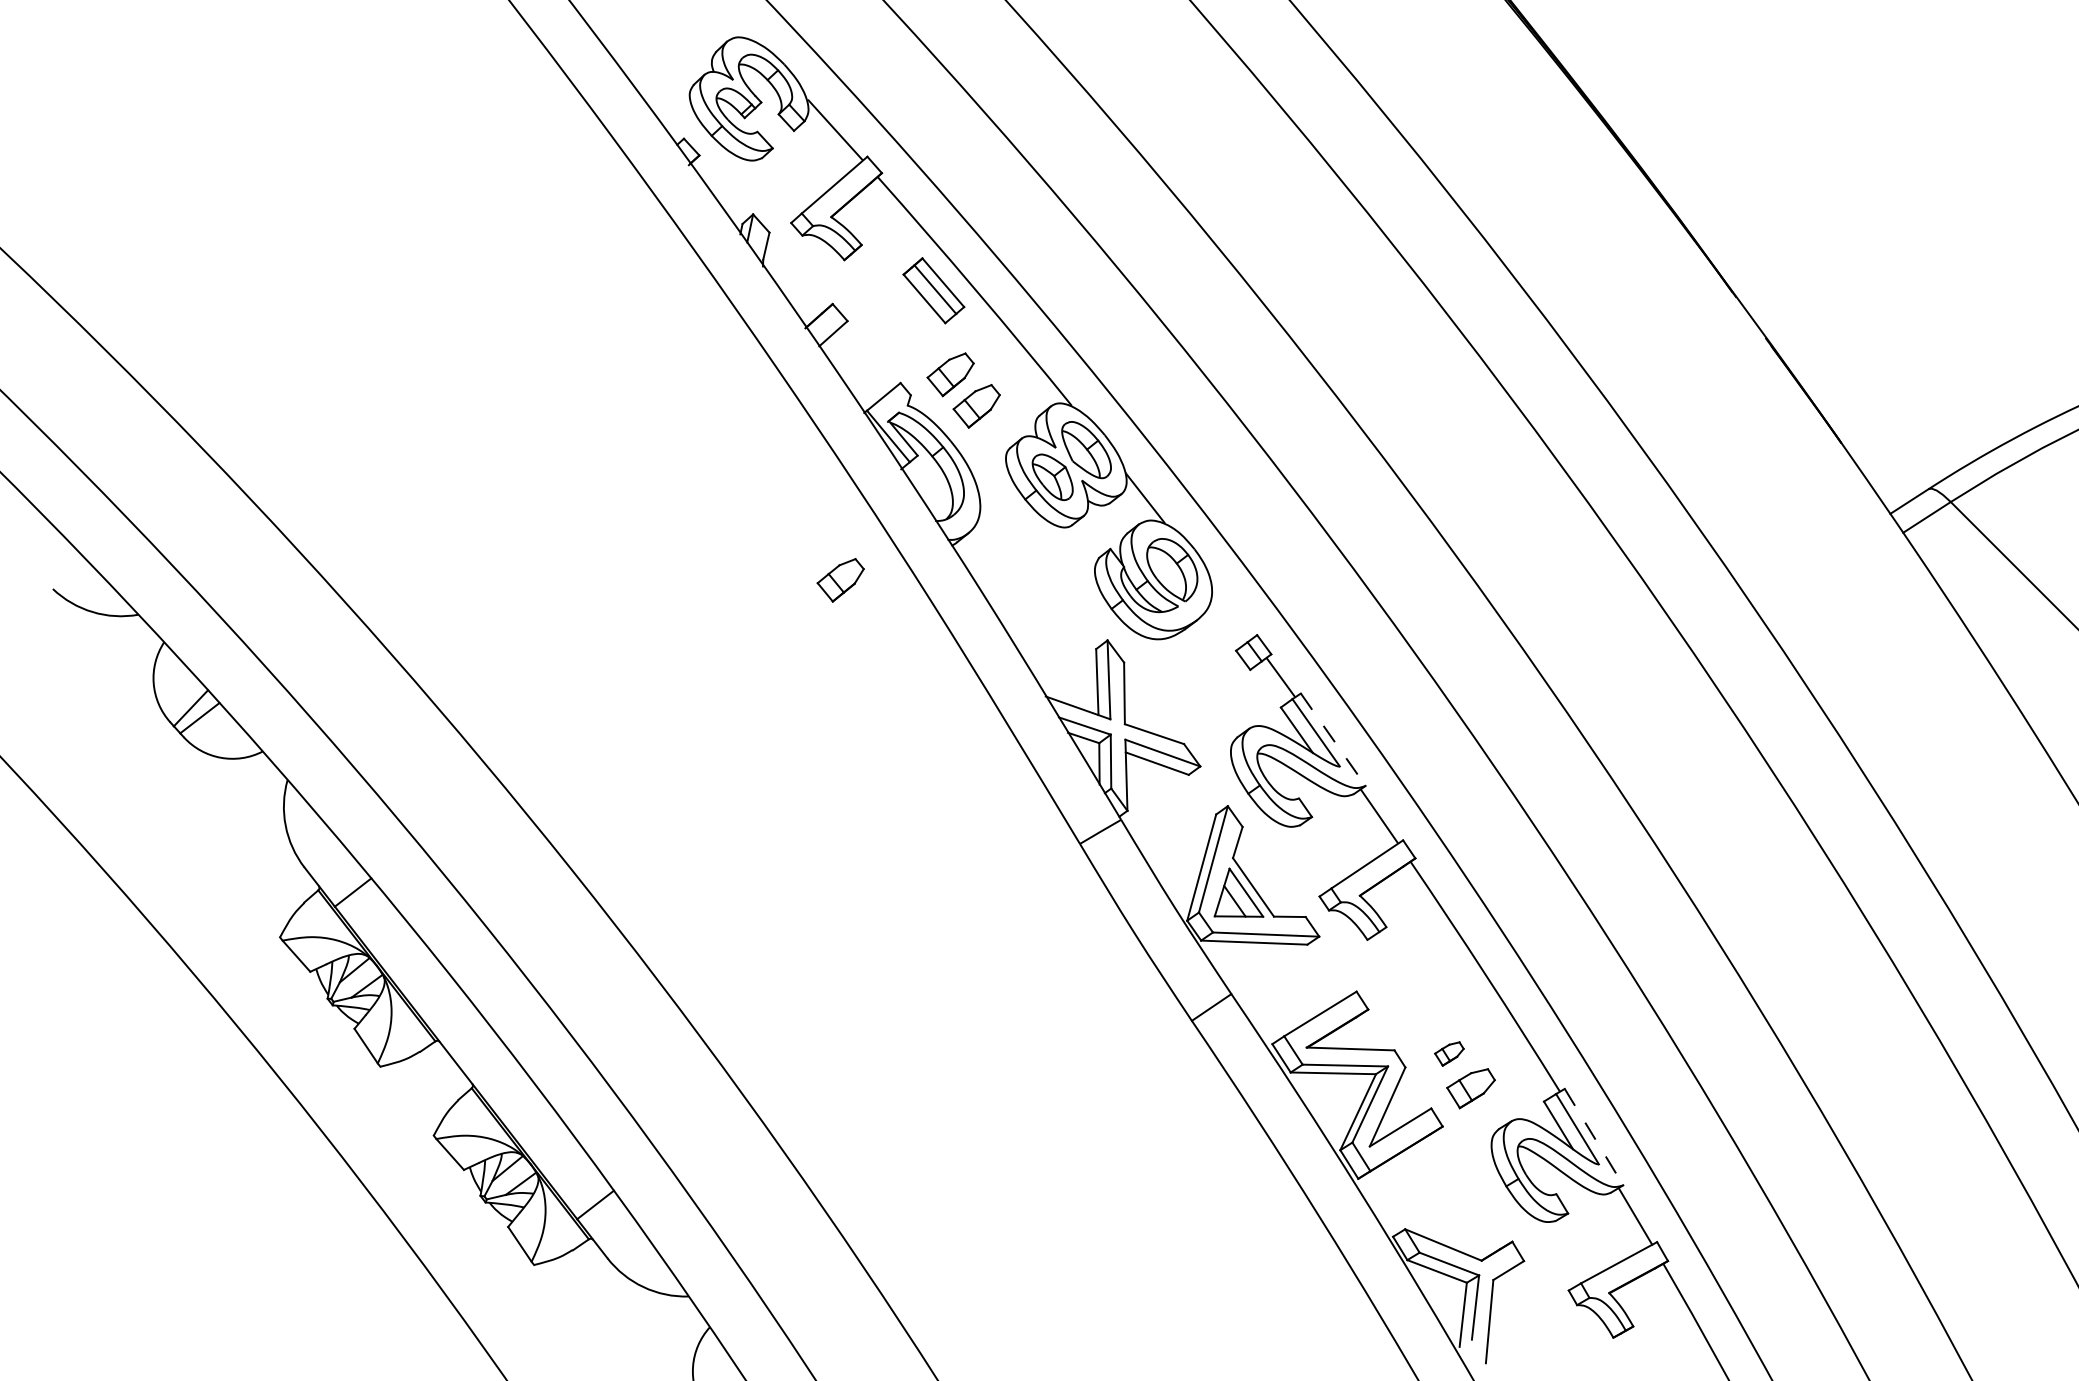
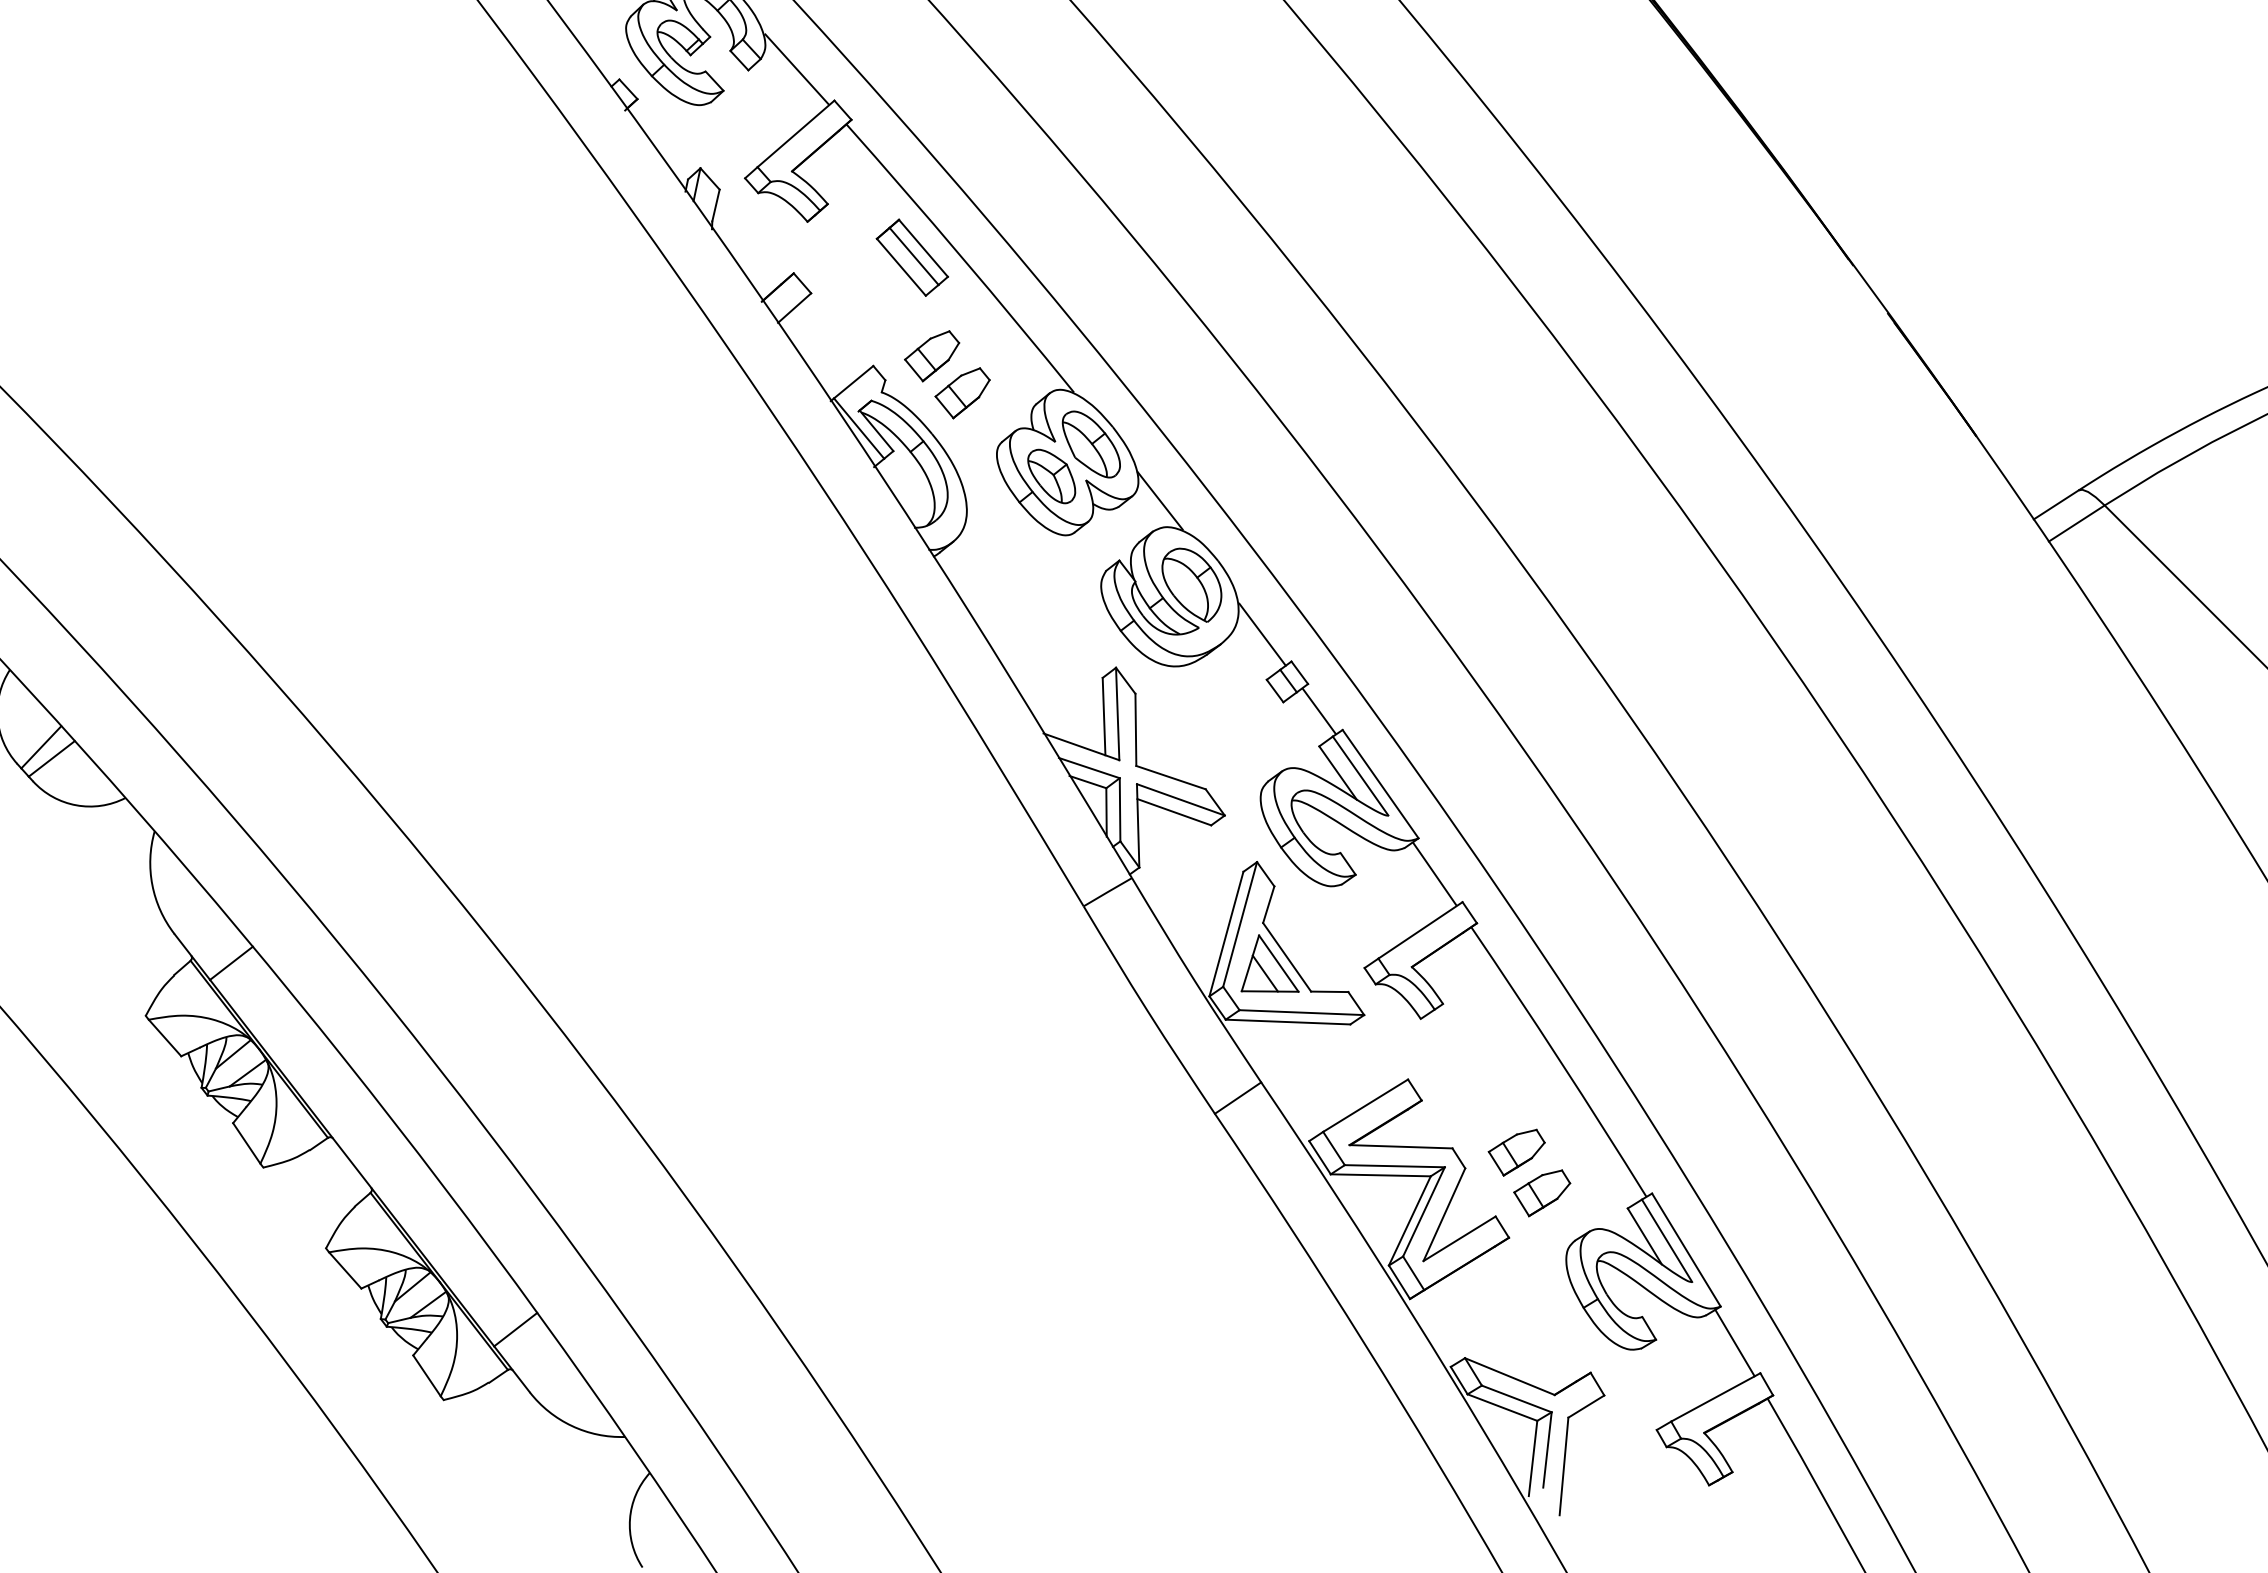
part: (840, 580) -> (802, 597), removed
line: (1232, 611) -> (1262, 633), added
line: (1333, 740) -> (1380, 785), dashed -> solid
part: (1449, 1053) -> (1516, 1152), size x1.67
line: (1594, 1137) -> (1686, 1250), dashed -> solid

